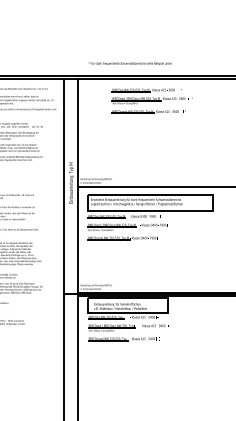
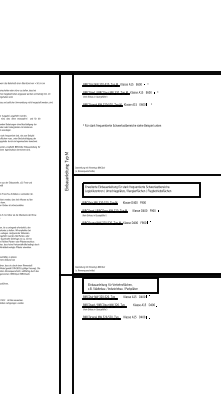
text: (129, 63) -> (121, 125), moved
part: (151, 100) -> (119, 94), moved

